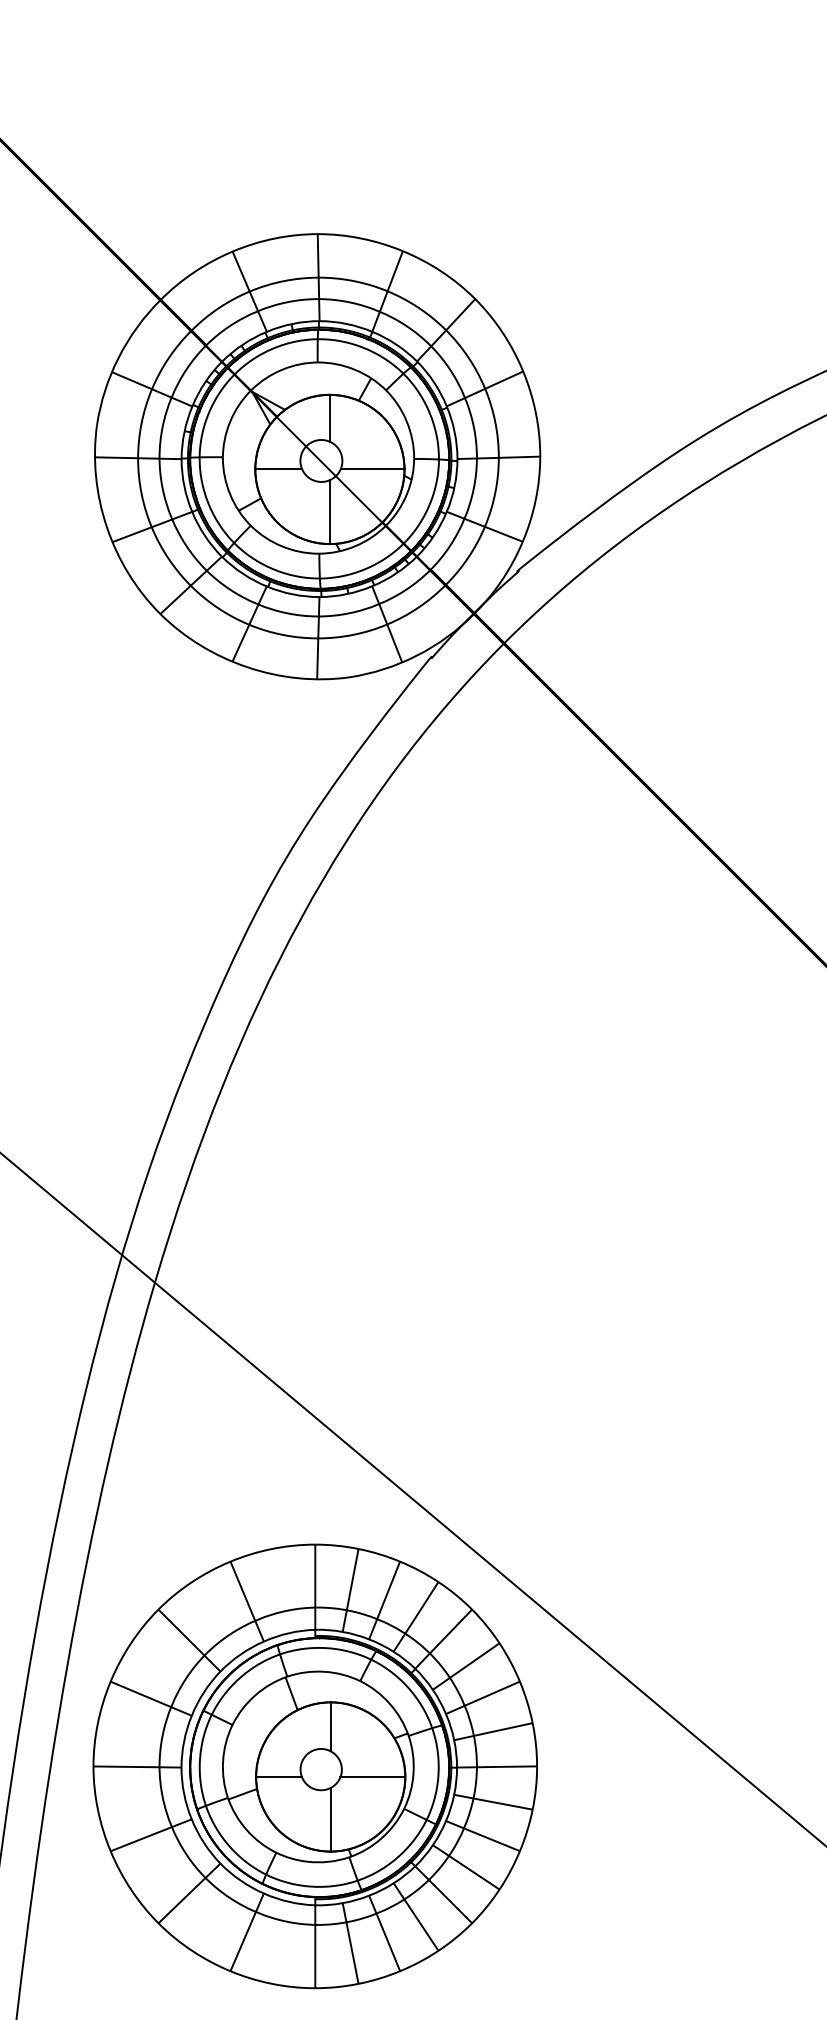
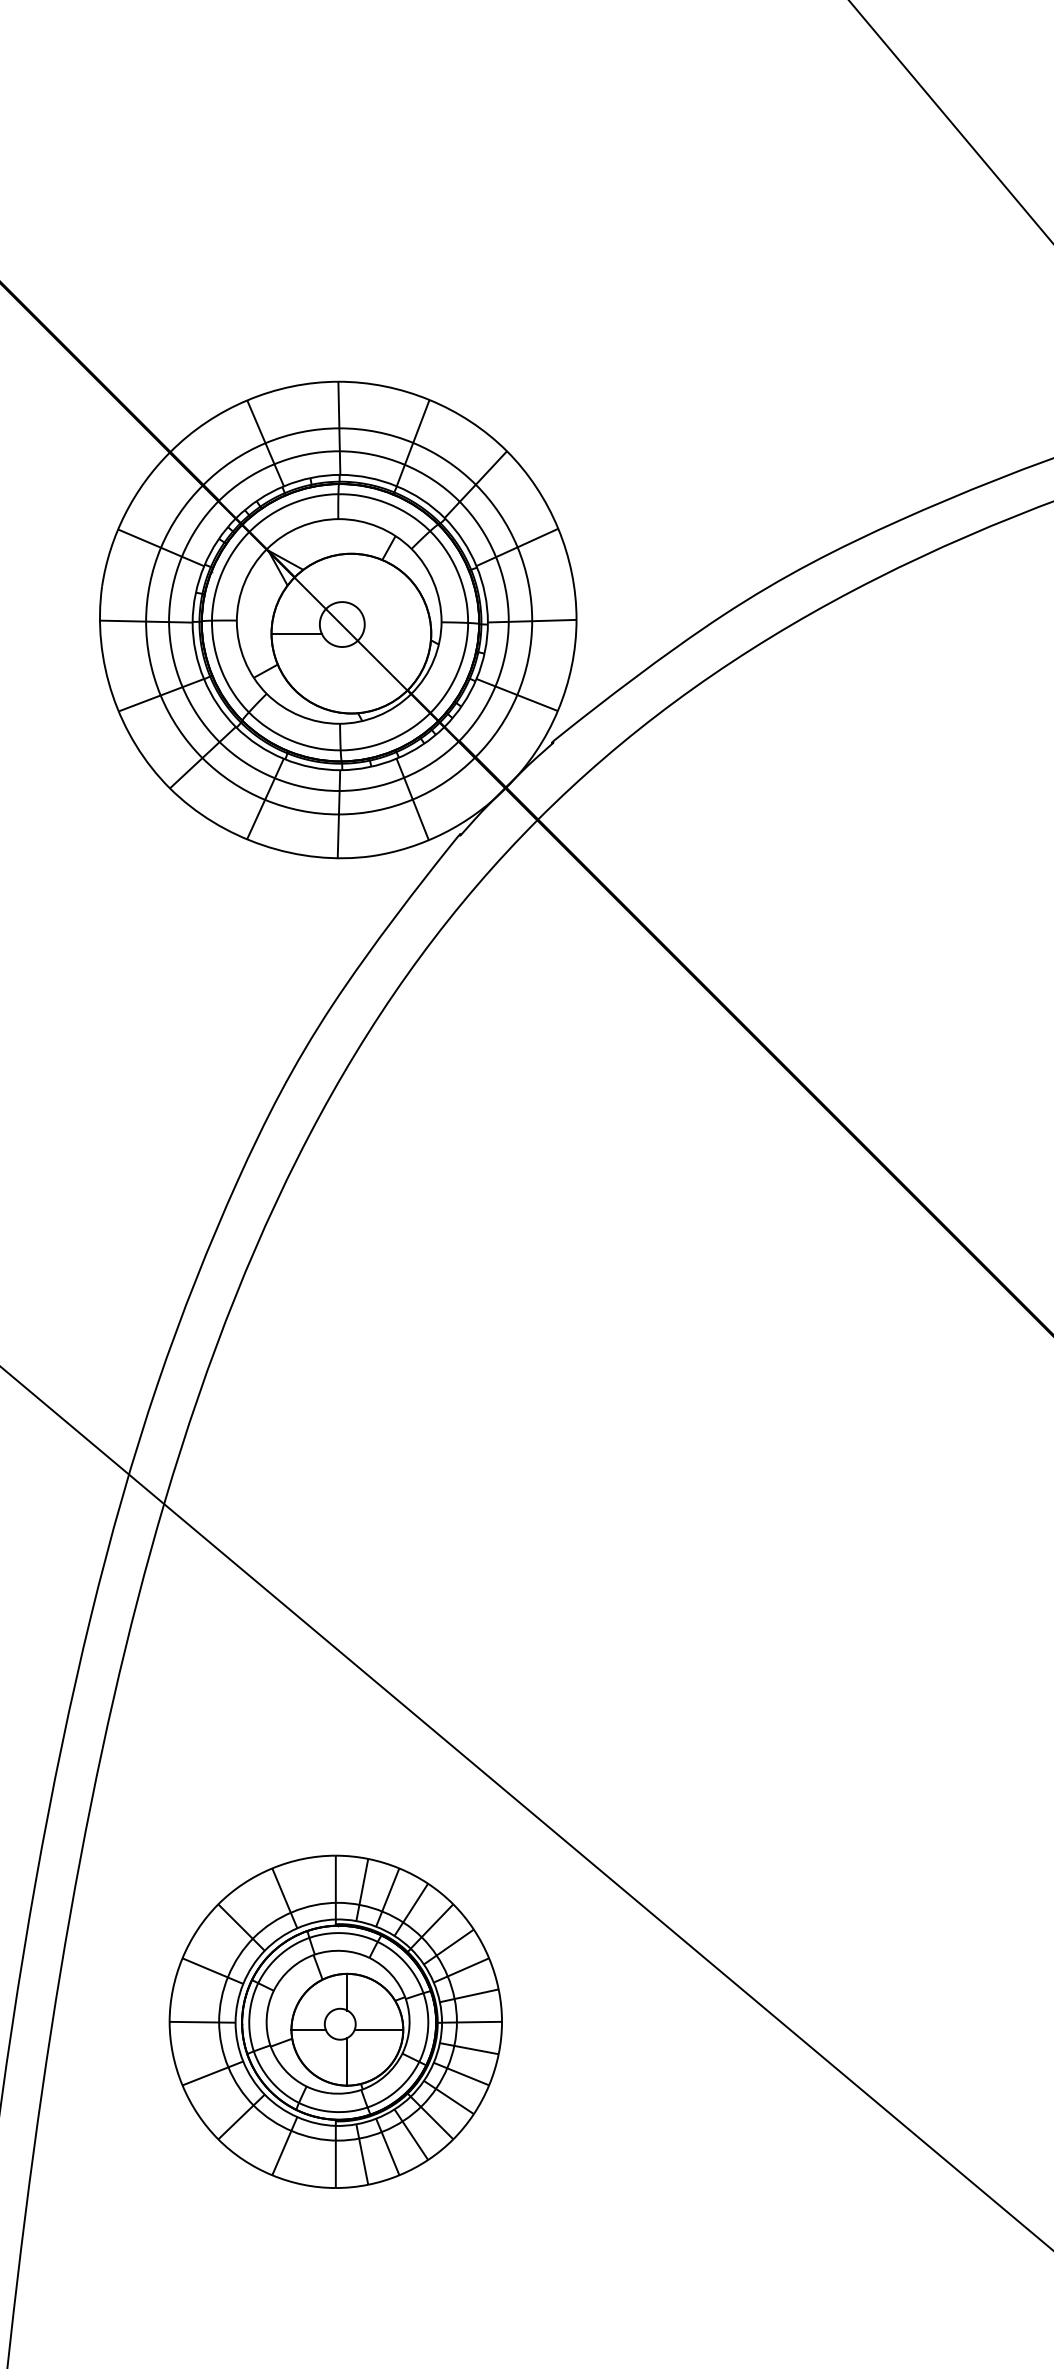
line: (330, 417) -> (351, 578), removed
line: (372, 469) -> (396, 633), removed
line: (330, 512) -> (351, 679), removed
part: (315, 1766) -> (335, 2021), size x0.7

